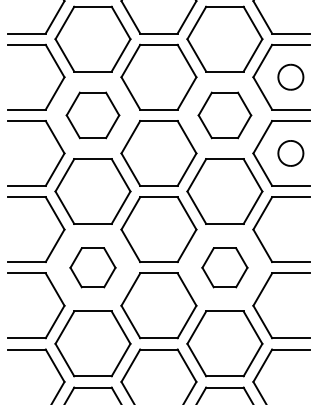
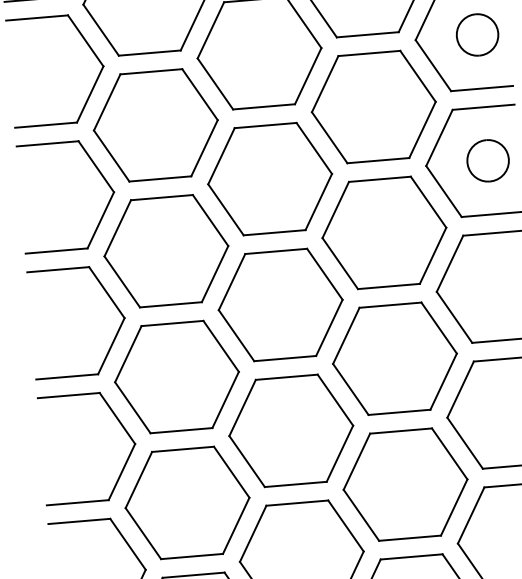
part: (92, 115) -> (155, 125), size x1.43
part: (224, 115) -> (373, 107), size x1.43
part: (92, 267) -> (176, 376), size x1.67
part: (224, 267) -> (394, 358), size x1.67

